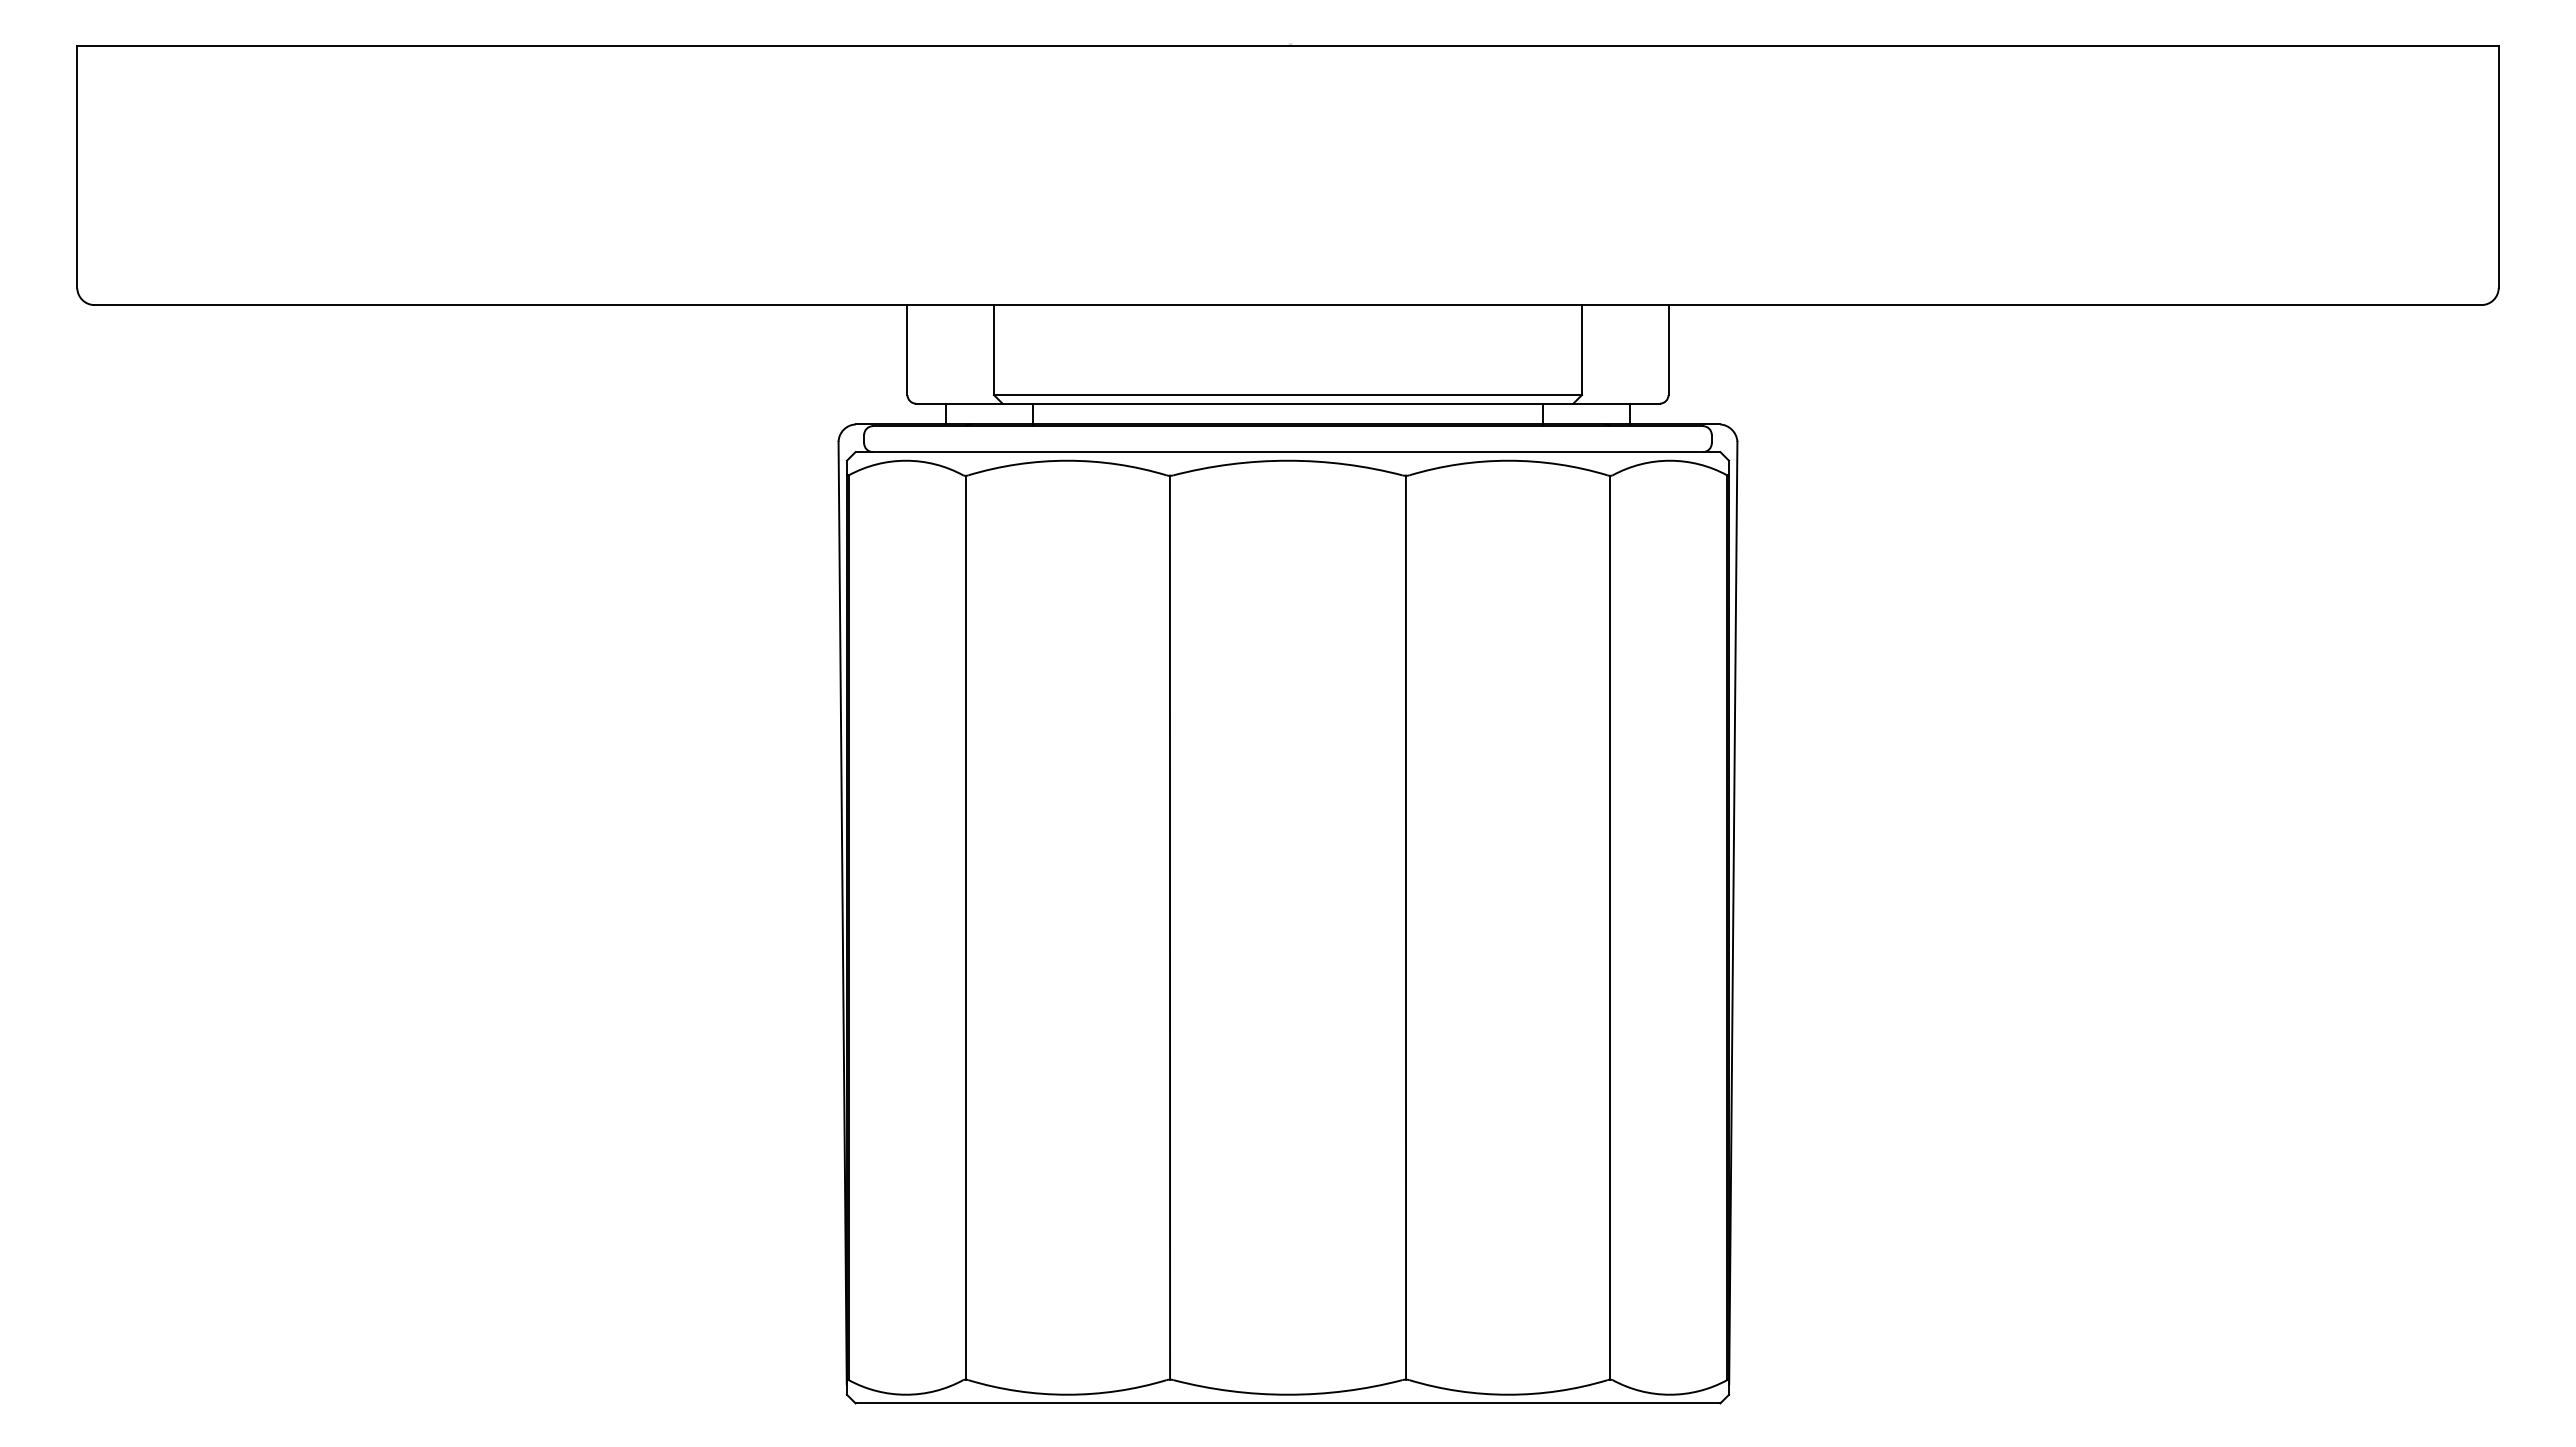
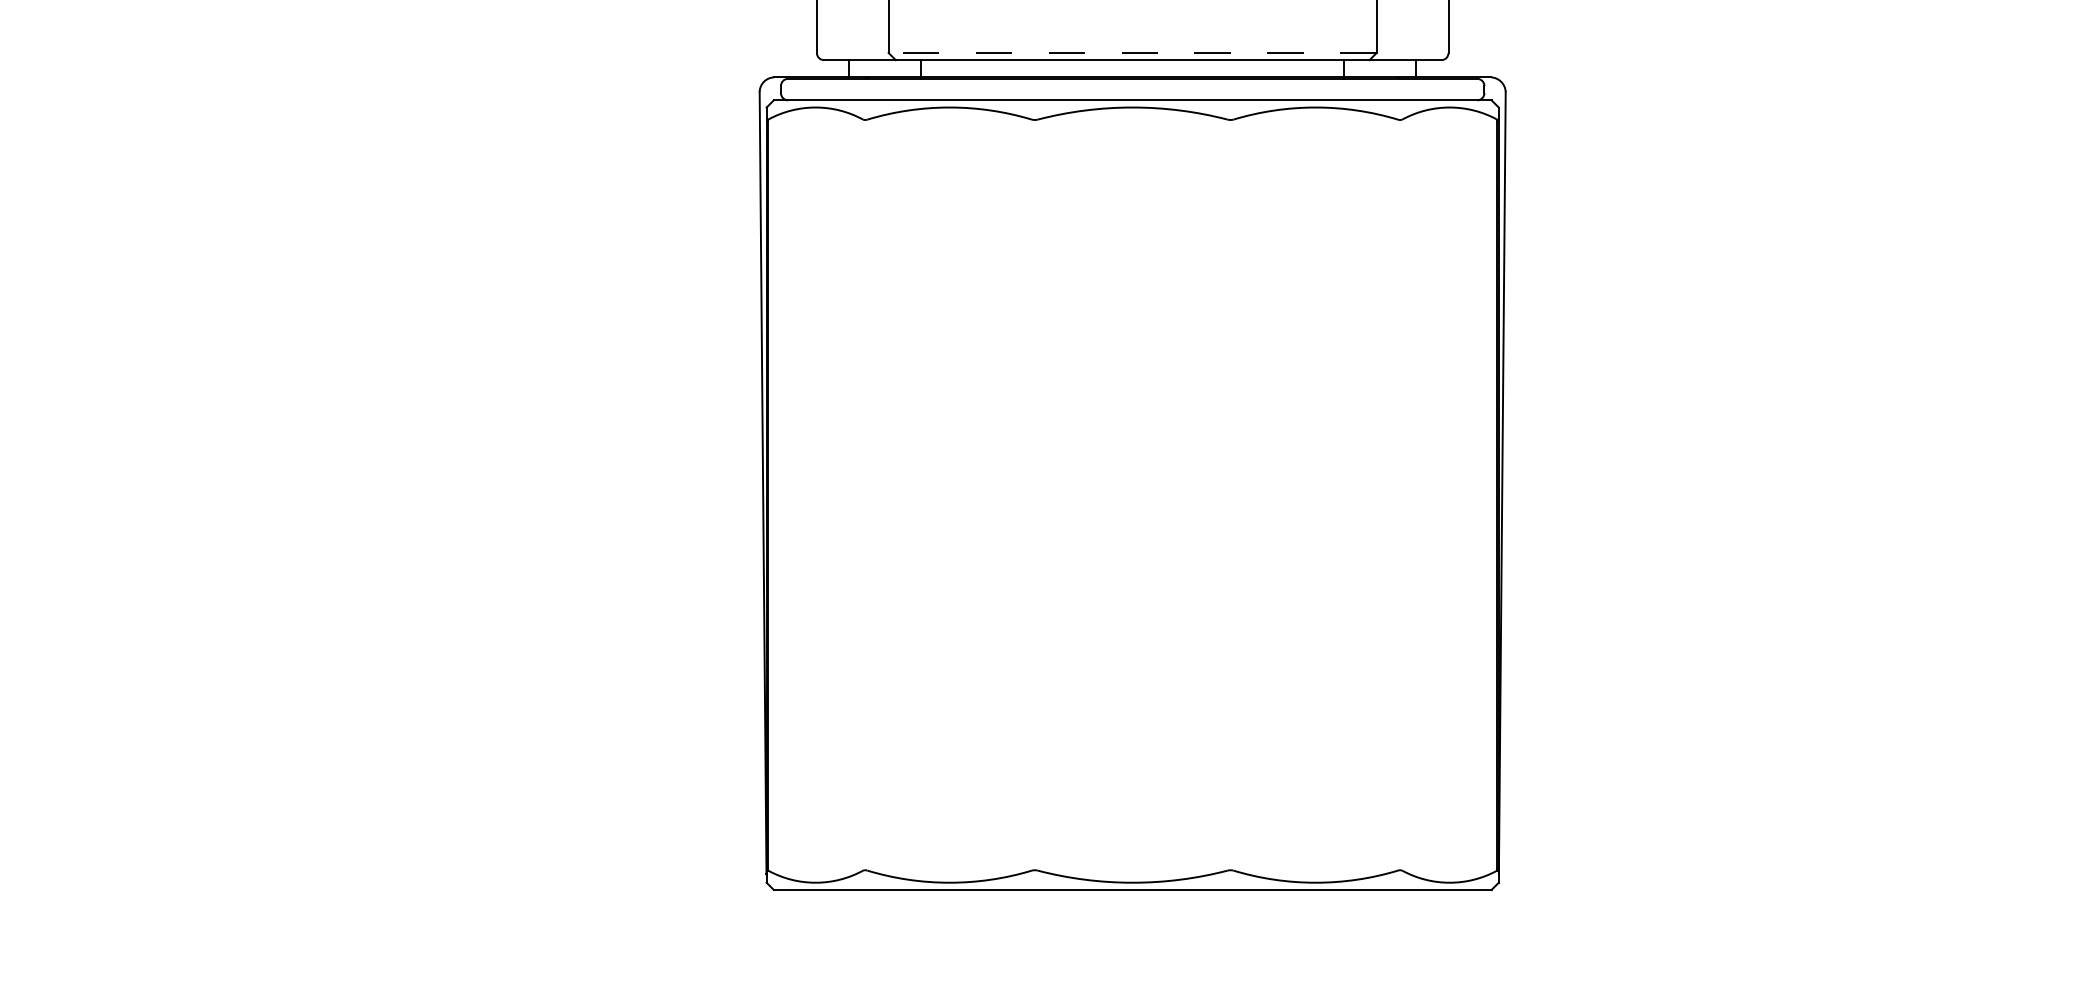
line: (1287, 395) -> (1132, 53), solid -> dashed
line: (965, 927) -> (865, 494), removed
line: (1169, 927) -> (1034, 494), removed
line: (1405, 927) -> (1230, 494), removed
line: (1610, 927) -> (1400, 494), removed

